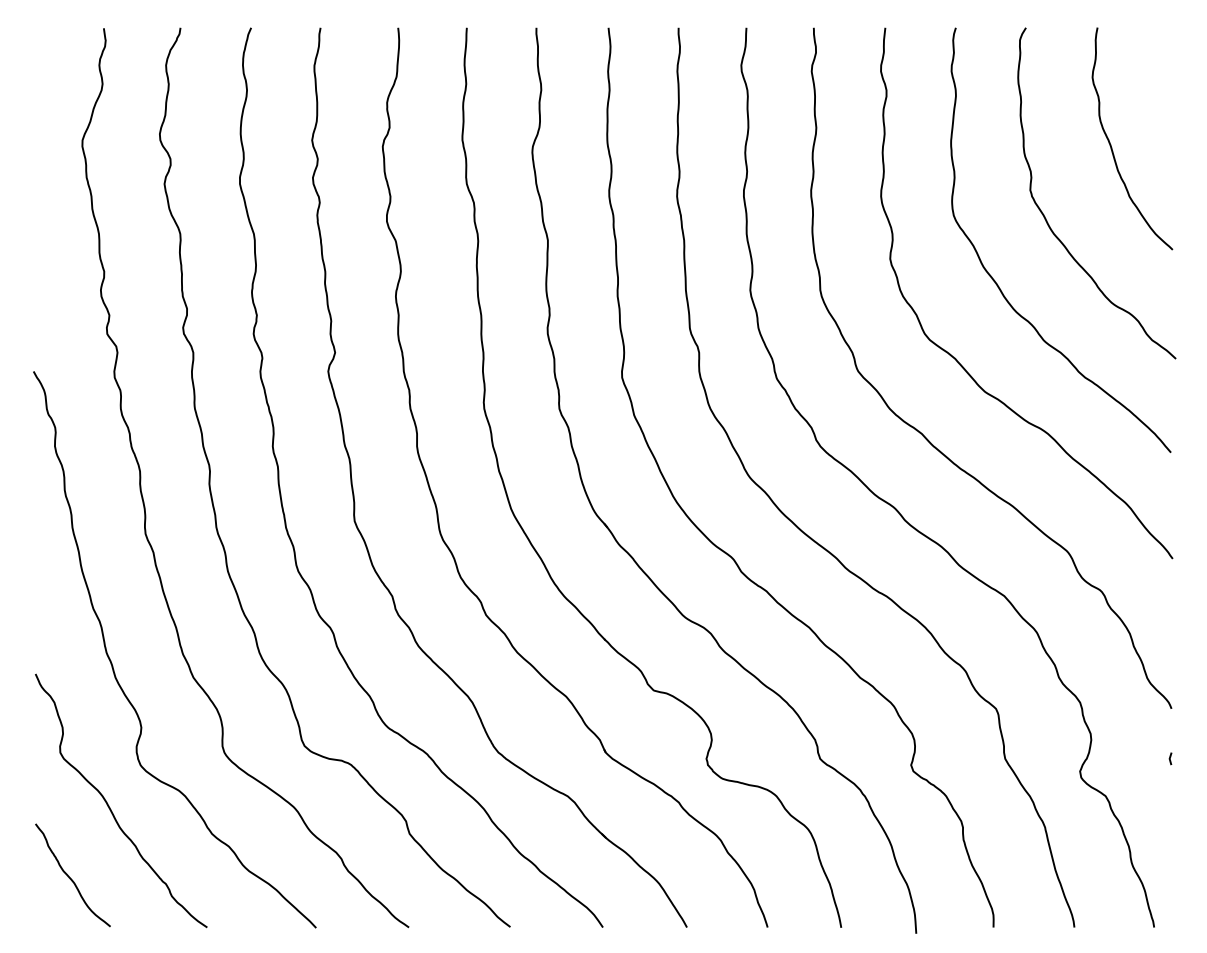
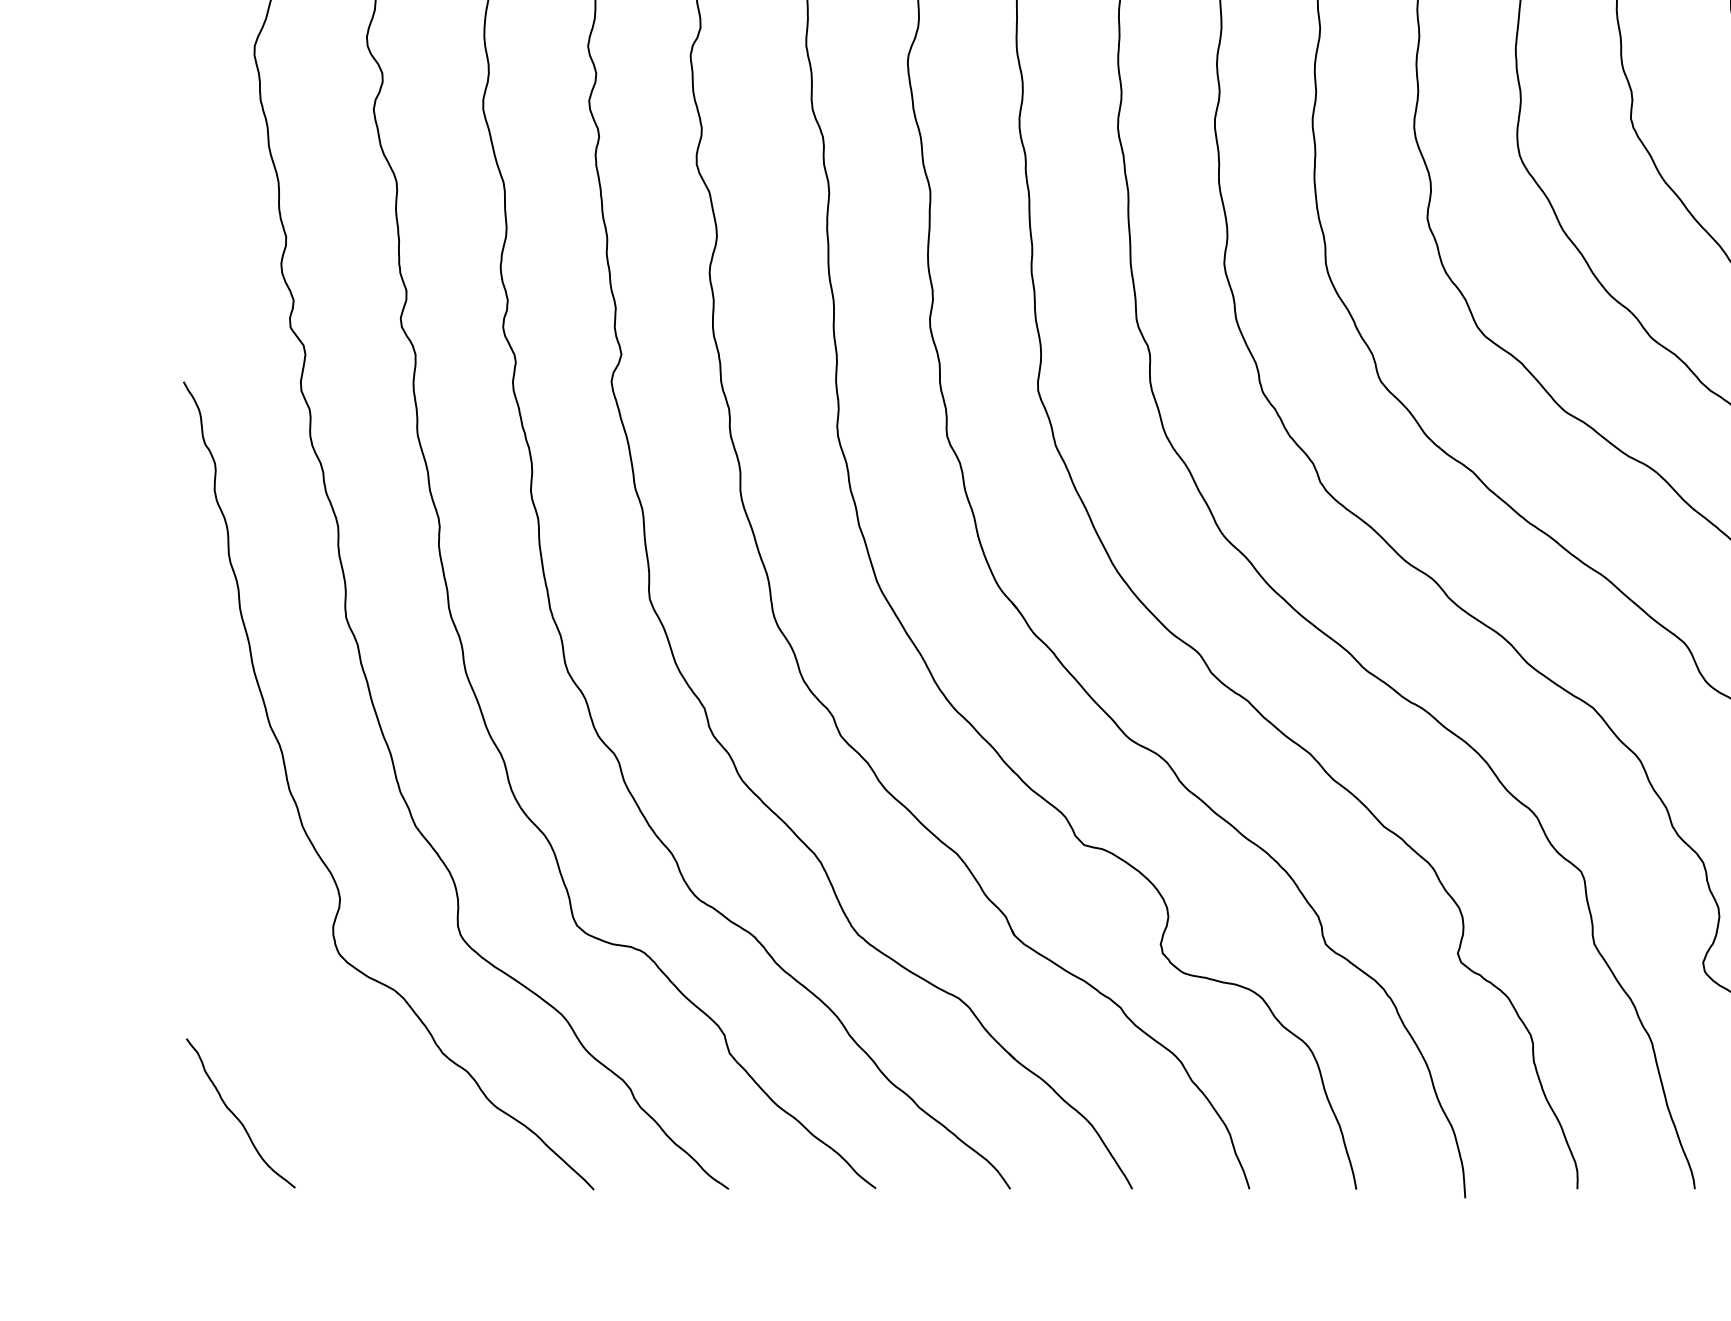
curve: (109, 805) -> (293, 1012), removed

